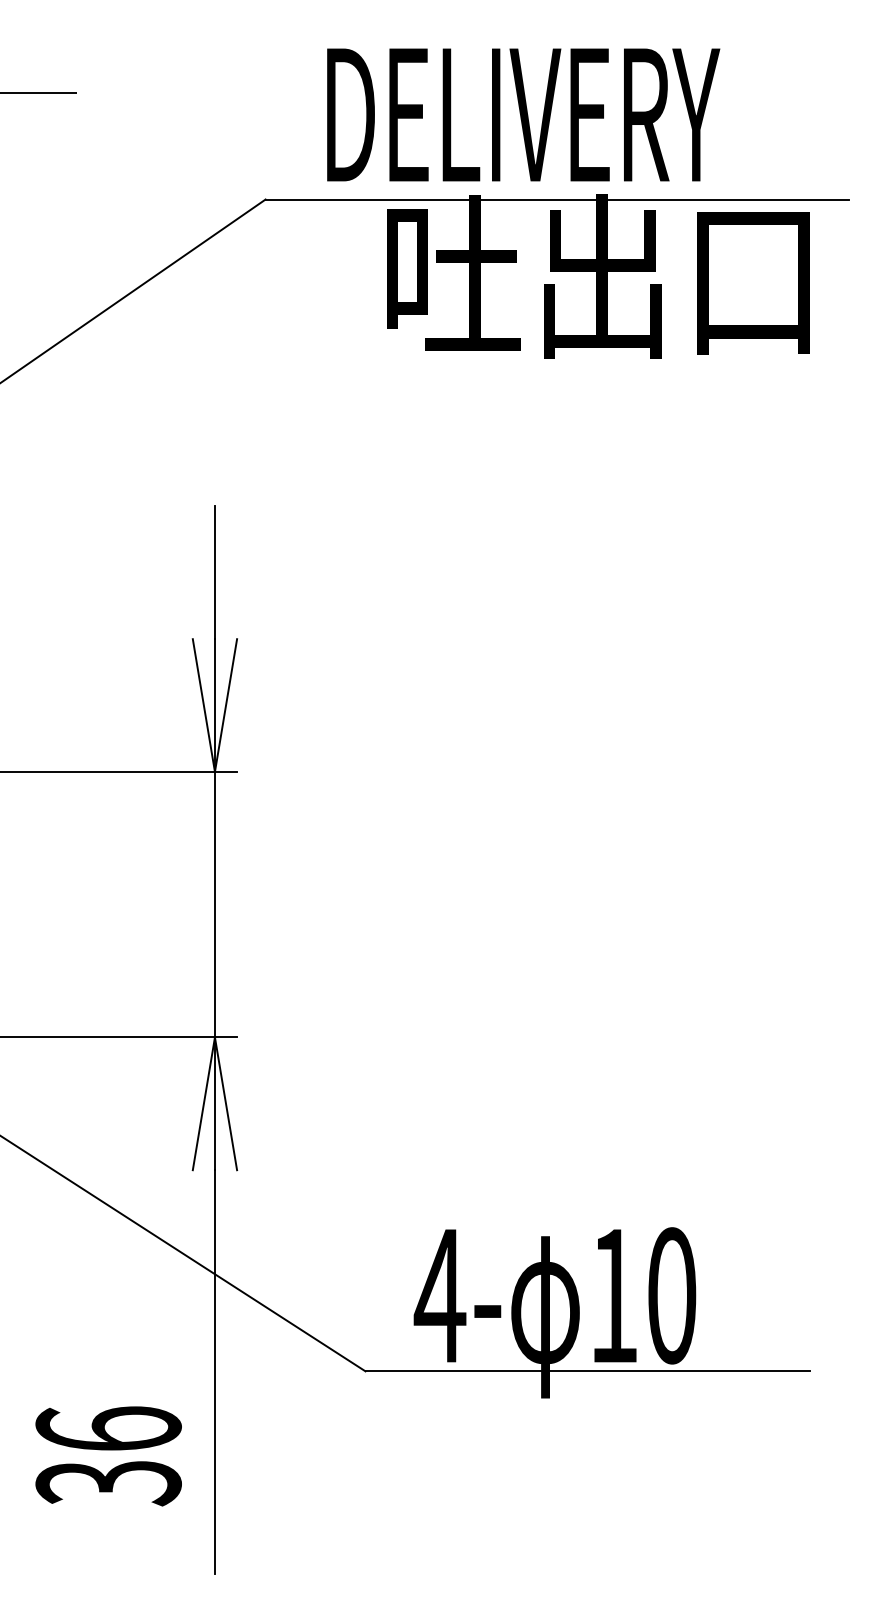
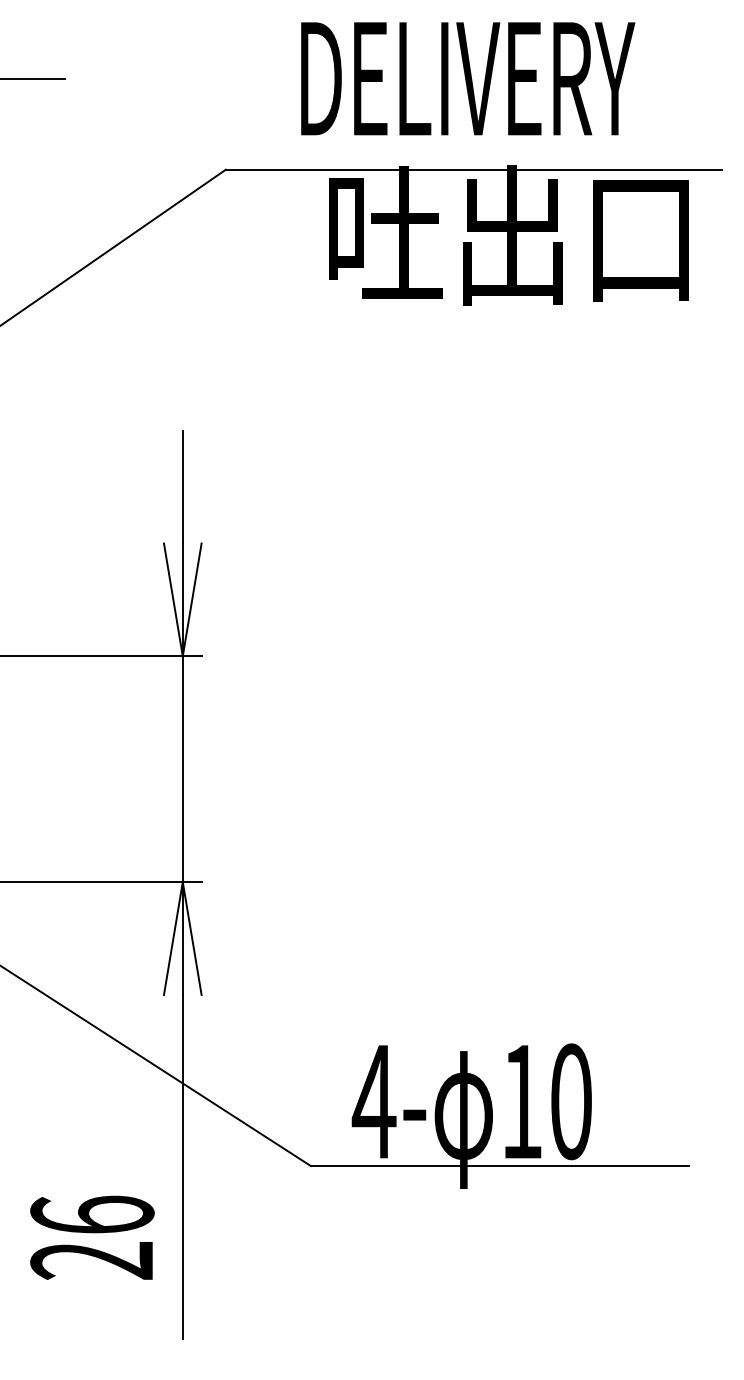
text: (523, 114) -> (468, 78), moved
text: (108, 1483) -> (92, 1261), 36 -> 26

